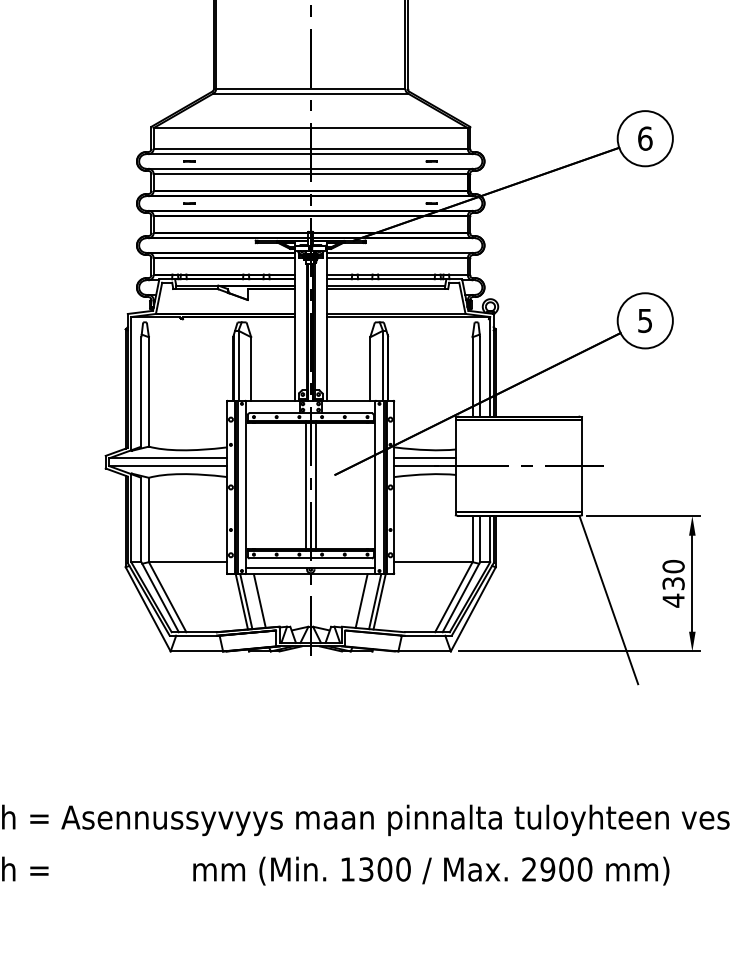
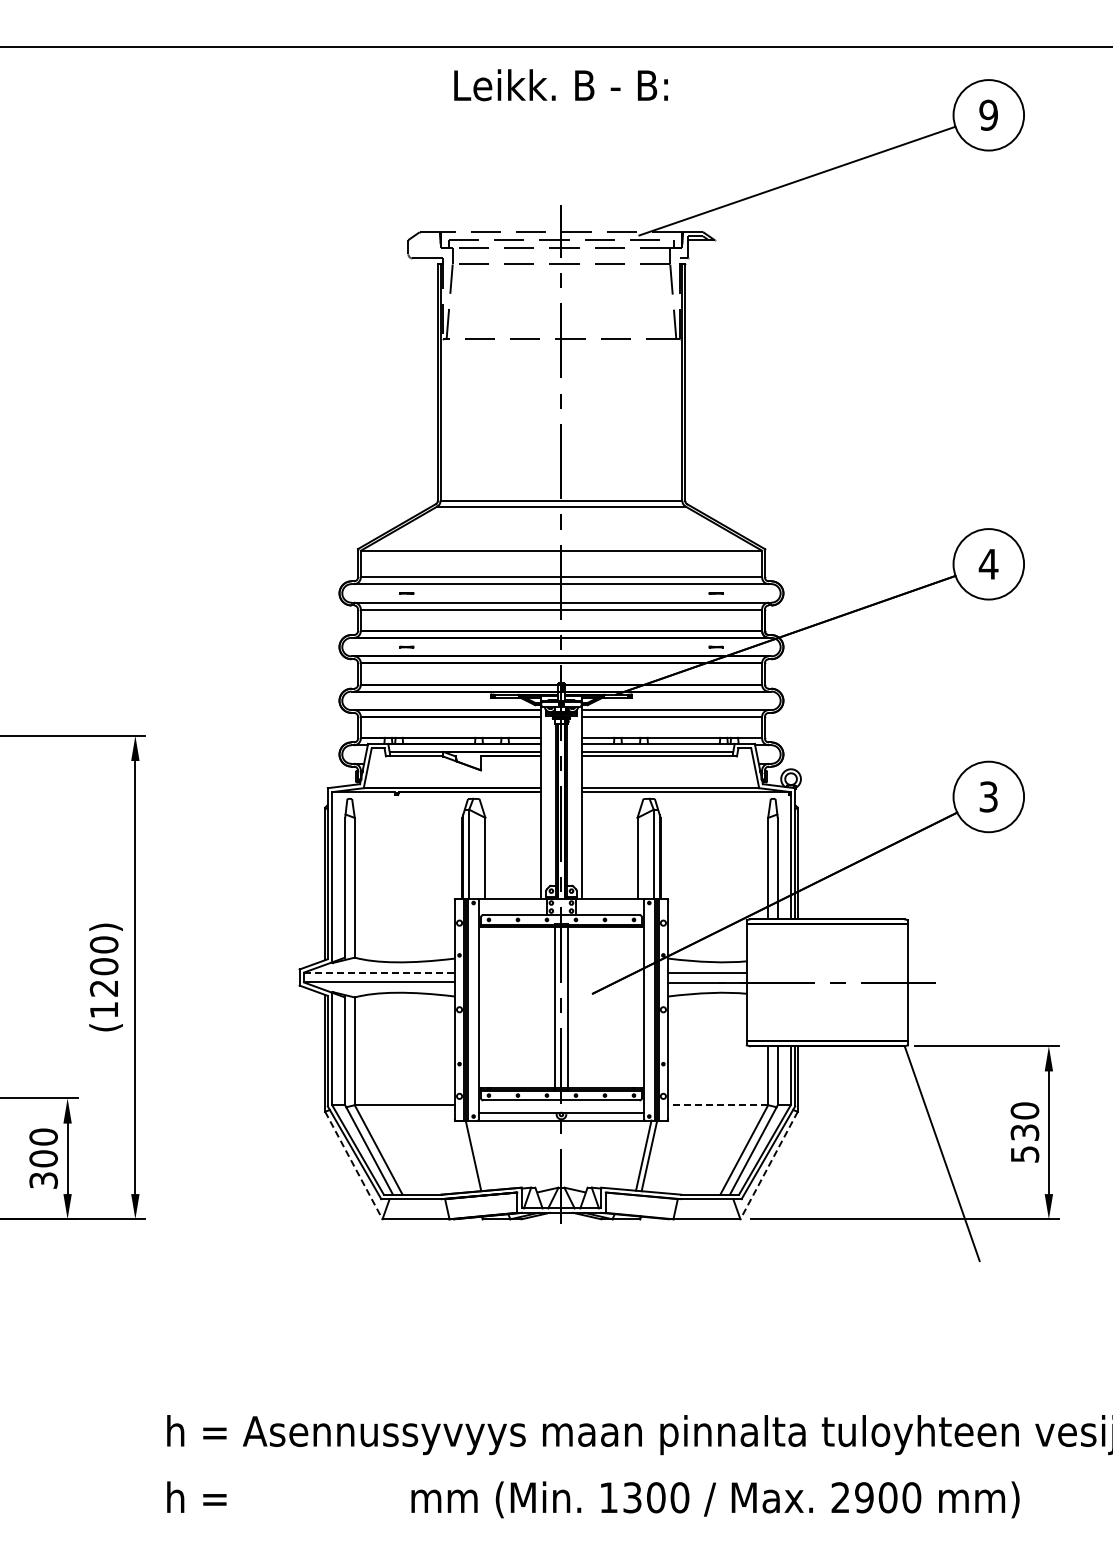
text: (645, 138) -> (988, 563), 6 -> 4
text: (645, 320) -> (988, 796), 5 -> 3
line: (168, 458) -> (379, 972), solid -> dashed
line: (433, 562) -> (718, 1105), solid -> dashed
line: (259, 600) -> (496, 1154), removed
line: (361, 600) -> (626, 1154), removed
text: (674, 600) -> (1025, 1154), 430 -> 530
line: (245, 601) -> (478, 1155), removed
line: (147, 609) -> (353, 1165), solid -> dashed
line: (473, 609) -> (769, 1165), solid -> dashed

